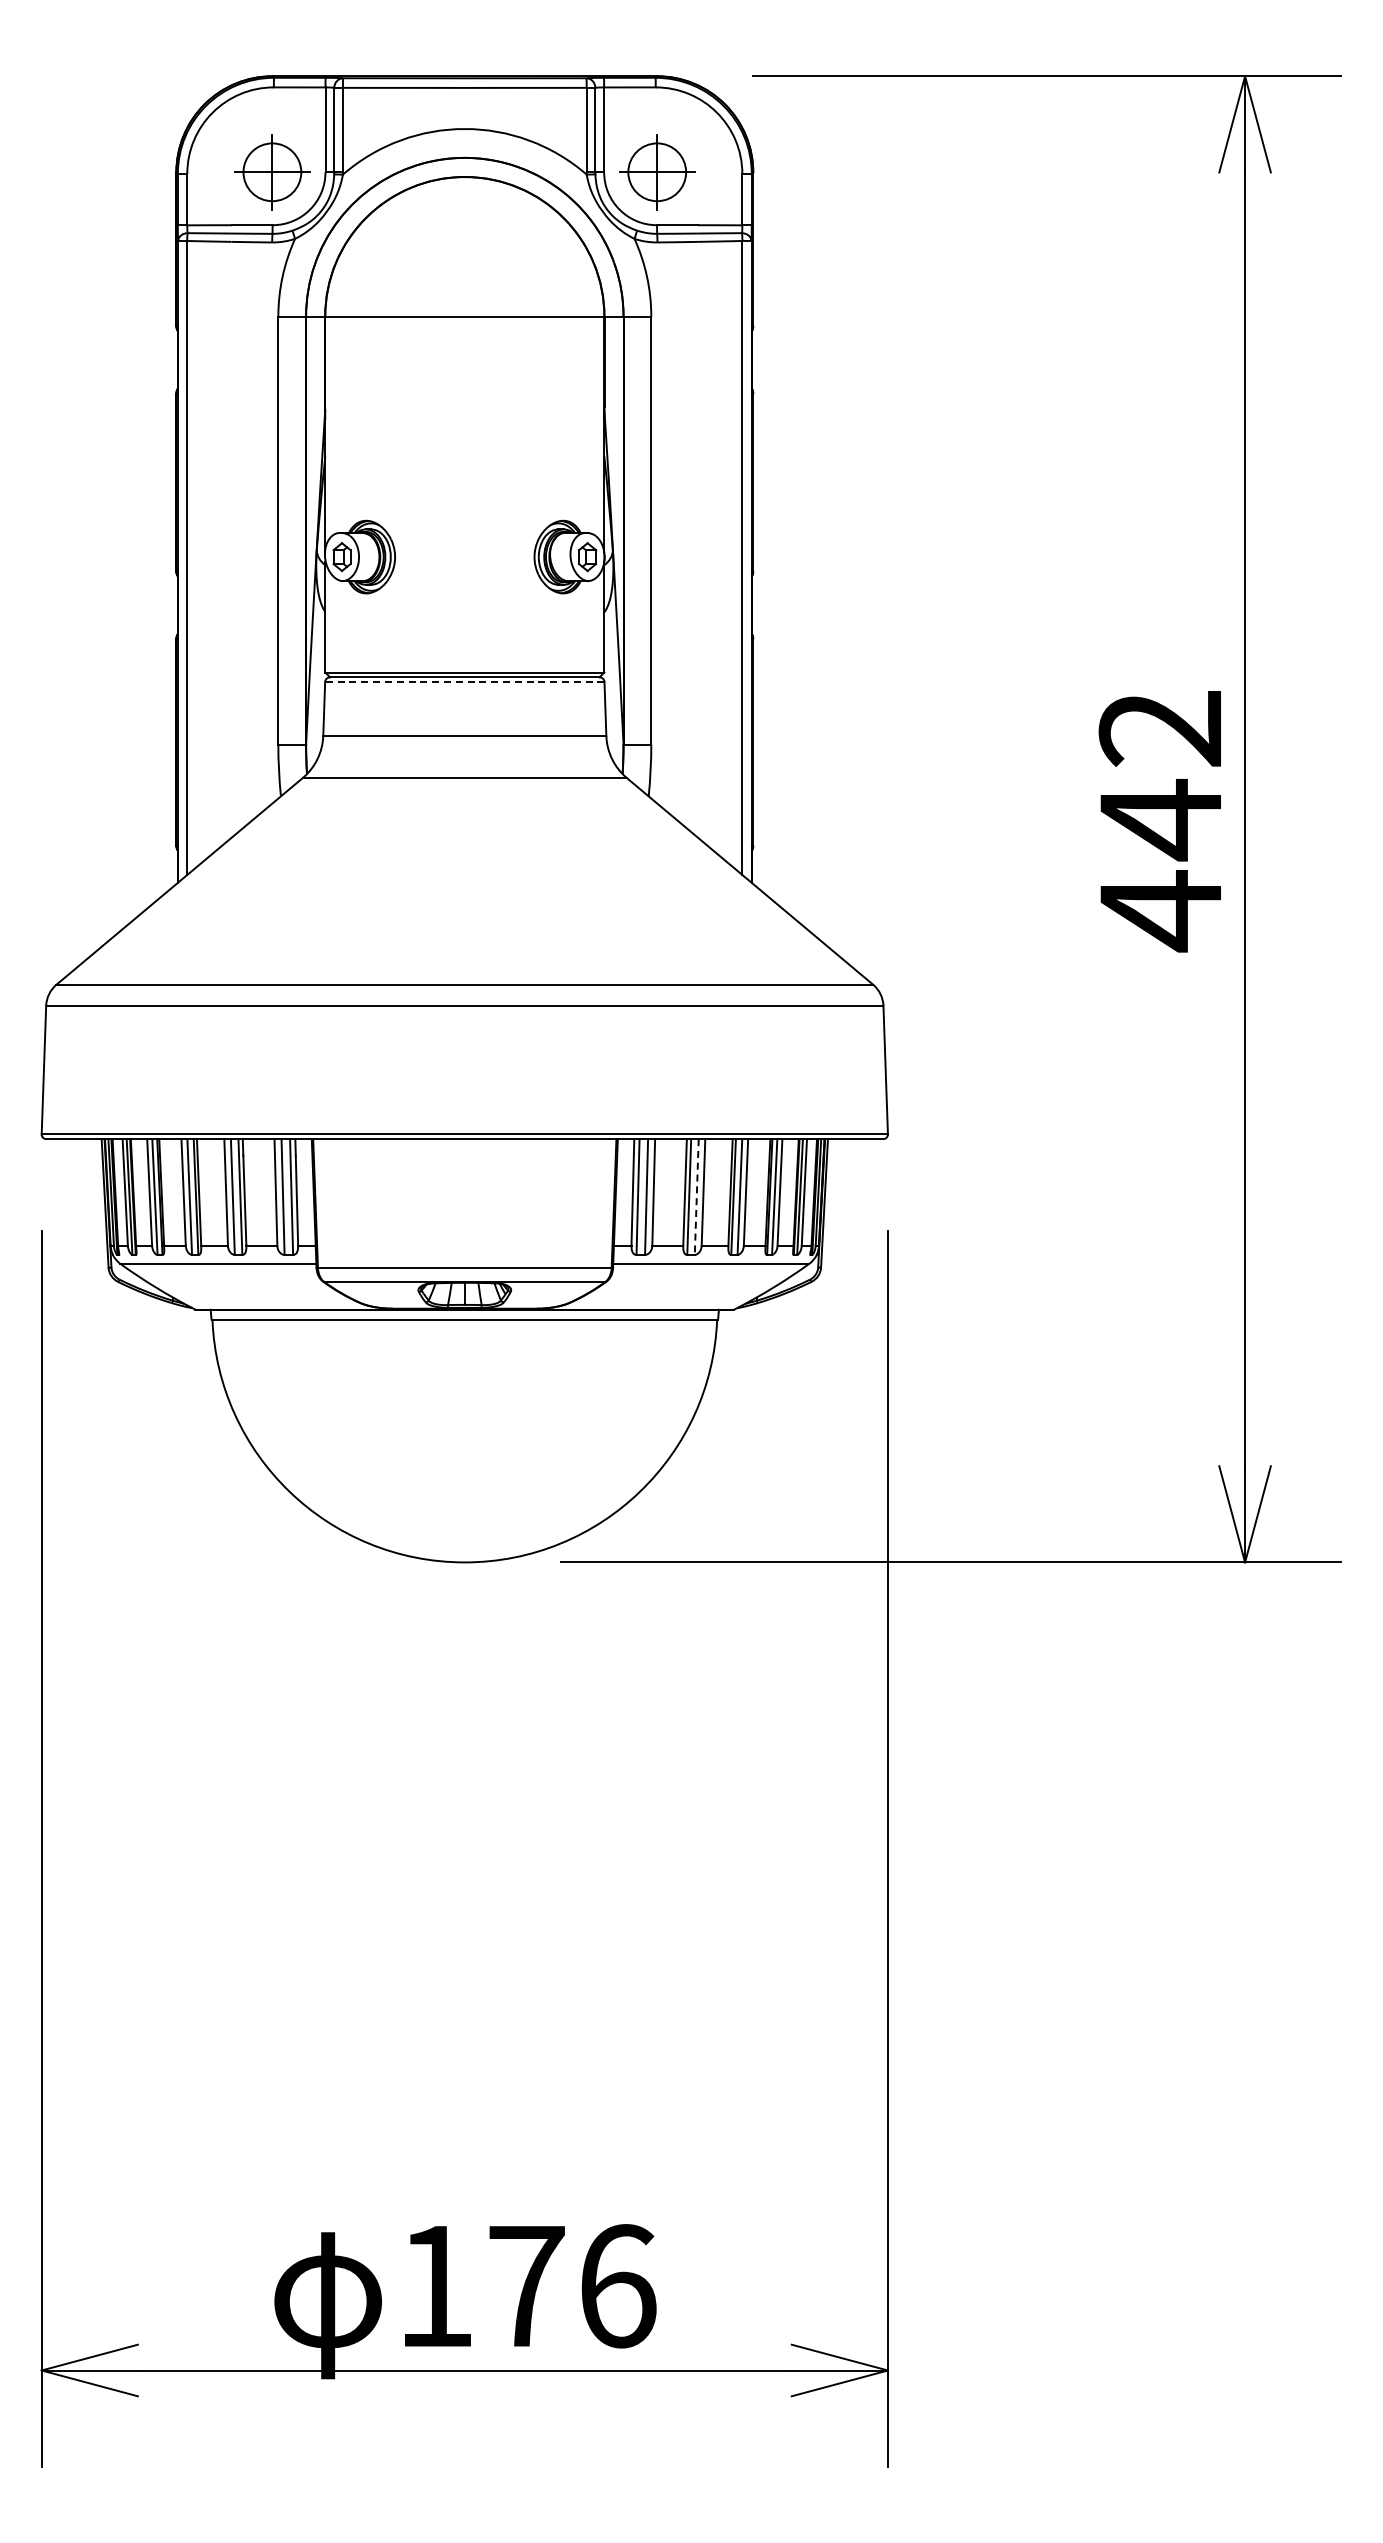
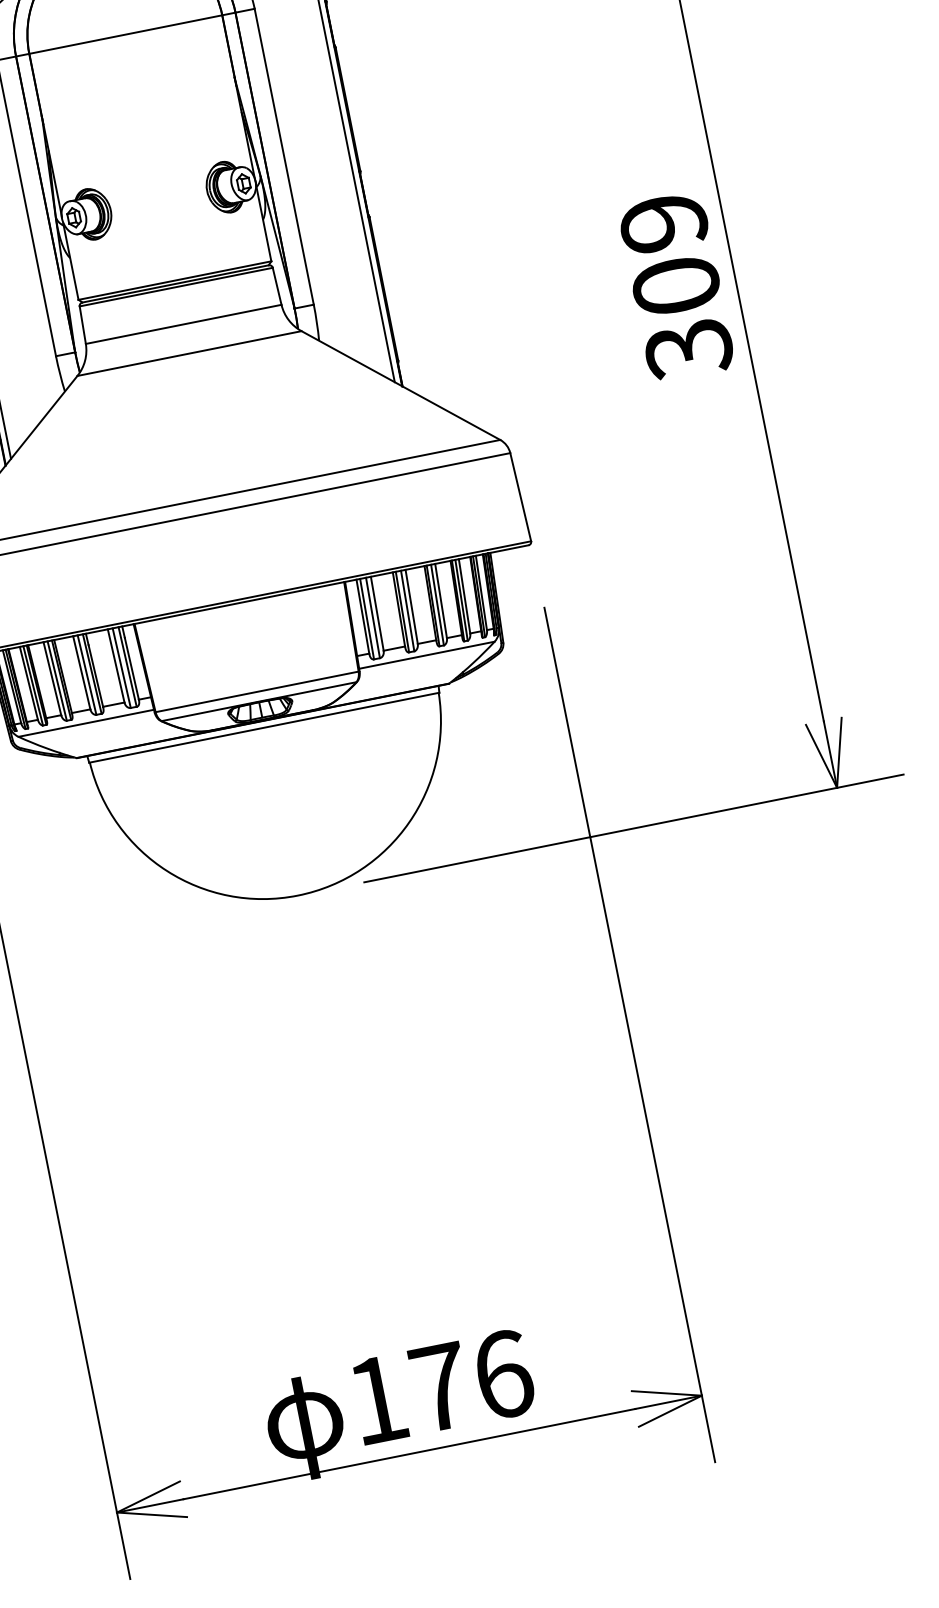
line: (464, 682) -> (176, 287), dashed -> solid
text: (1160, 821) -> (676, 287), 442 -> 309
line: (696, 1197) -> (407, 611), dashed -> solid

